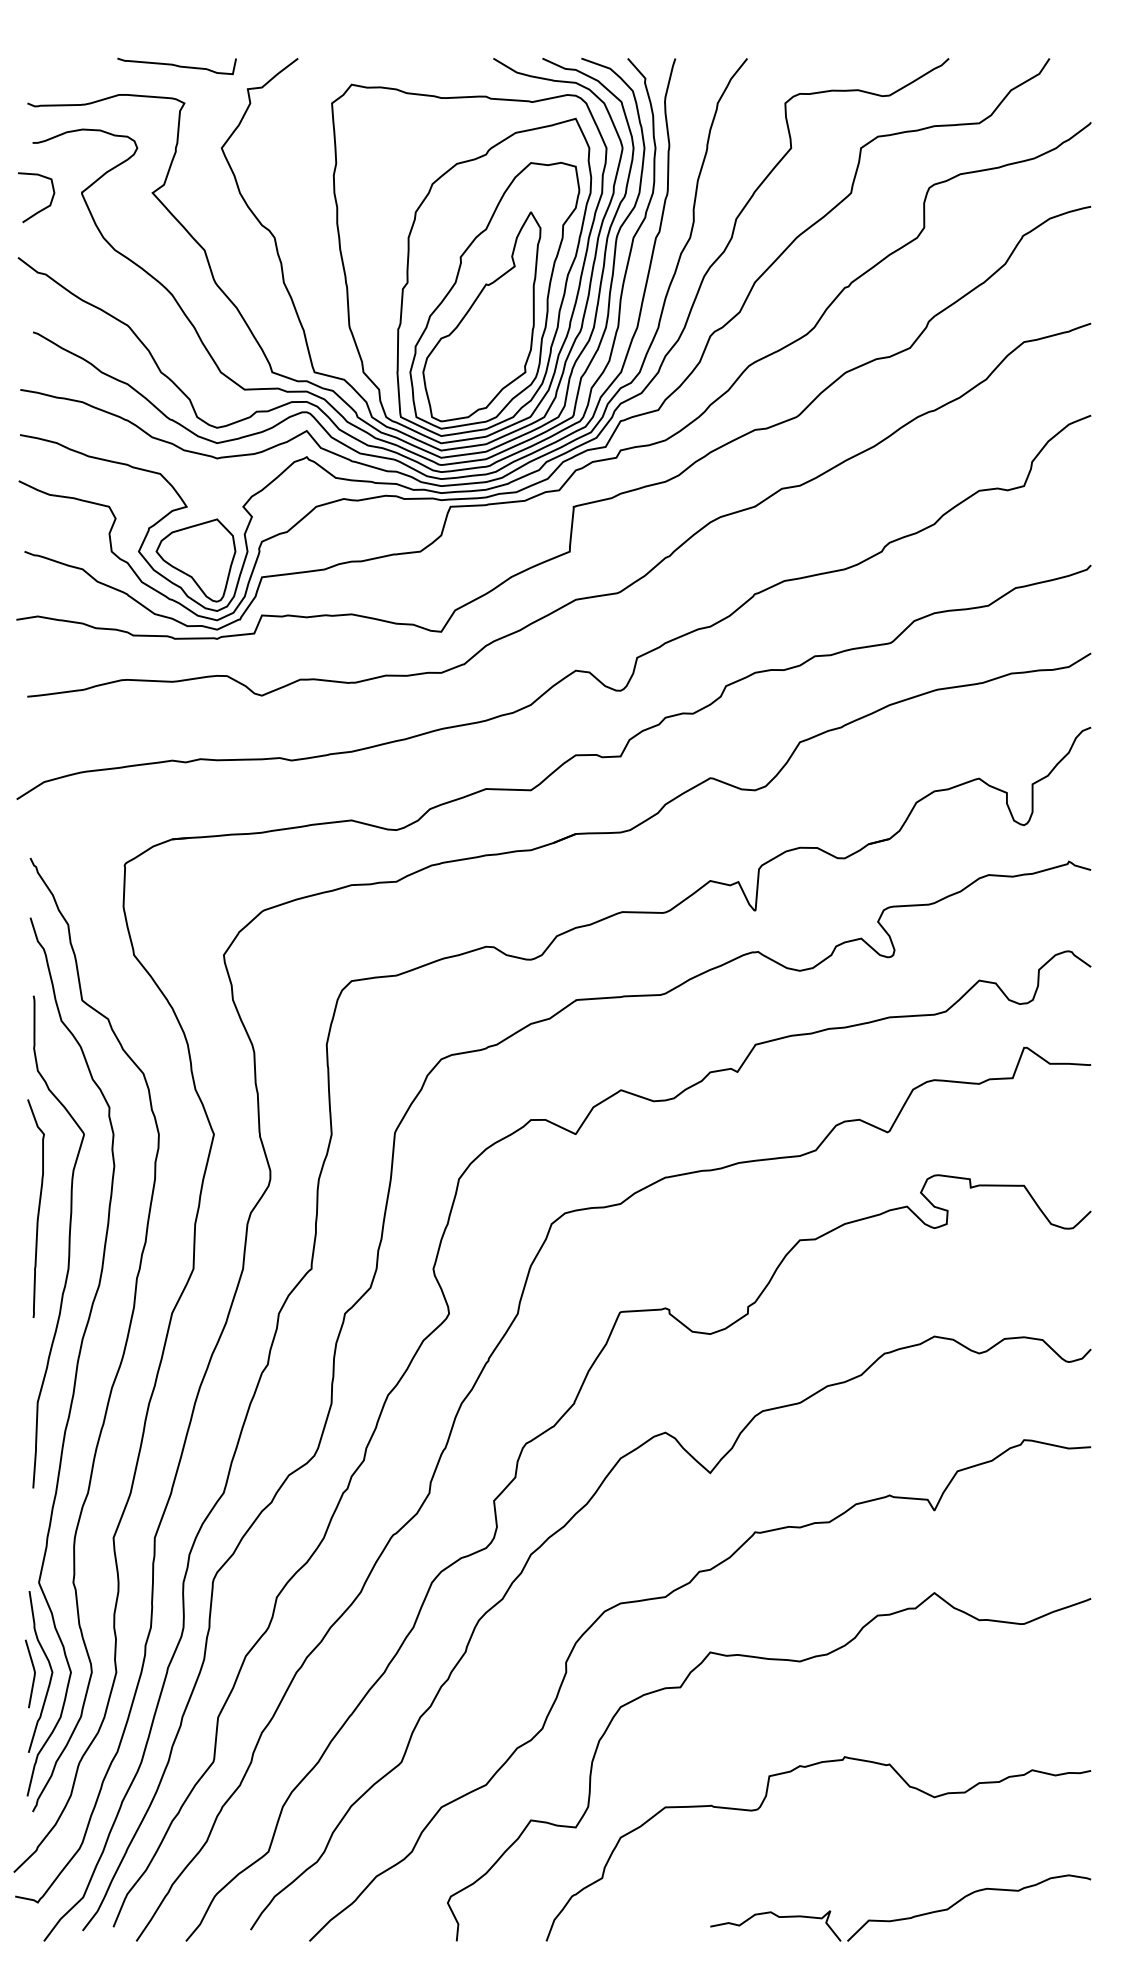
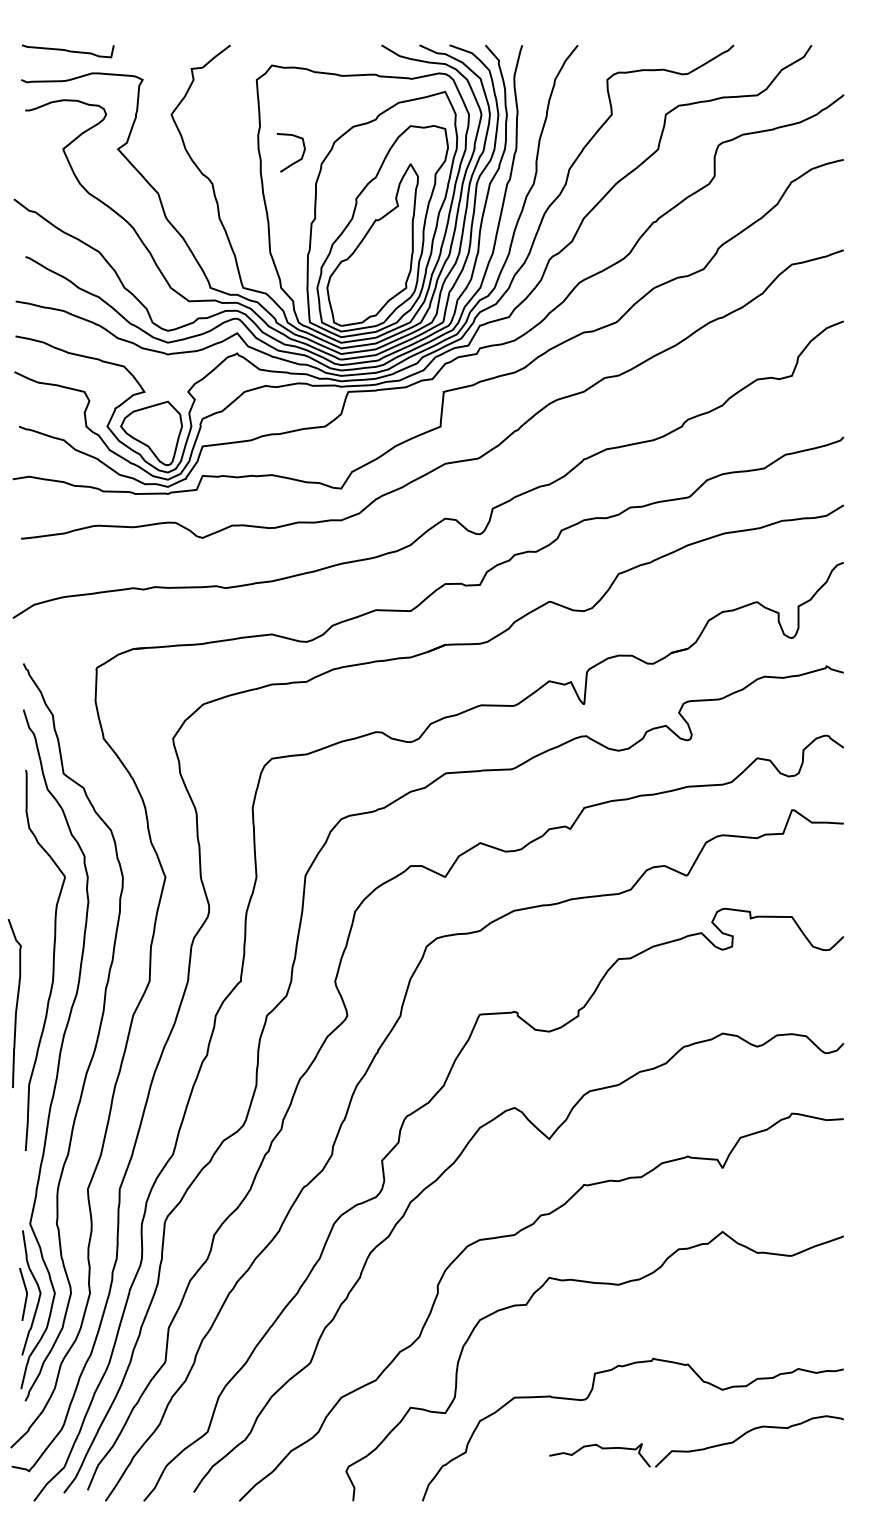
curve: (176, 66) -> (67, 51), moved
curve: (42, 208) -> (295, 161), moved
curve: (38, 1208) -> (16, 1003), moved
part: (900, 1918) -> (696, 1449), moved

